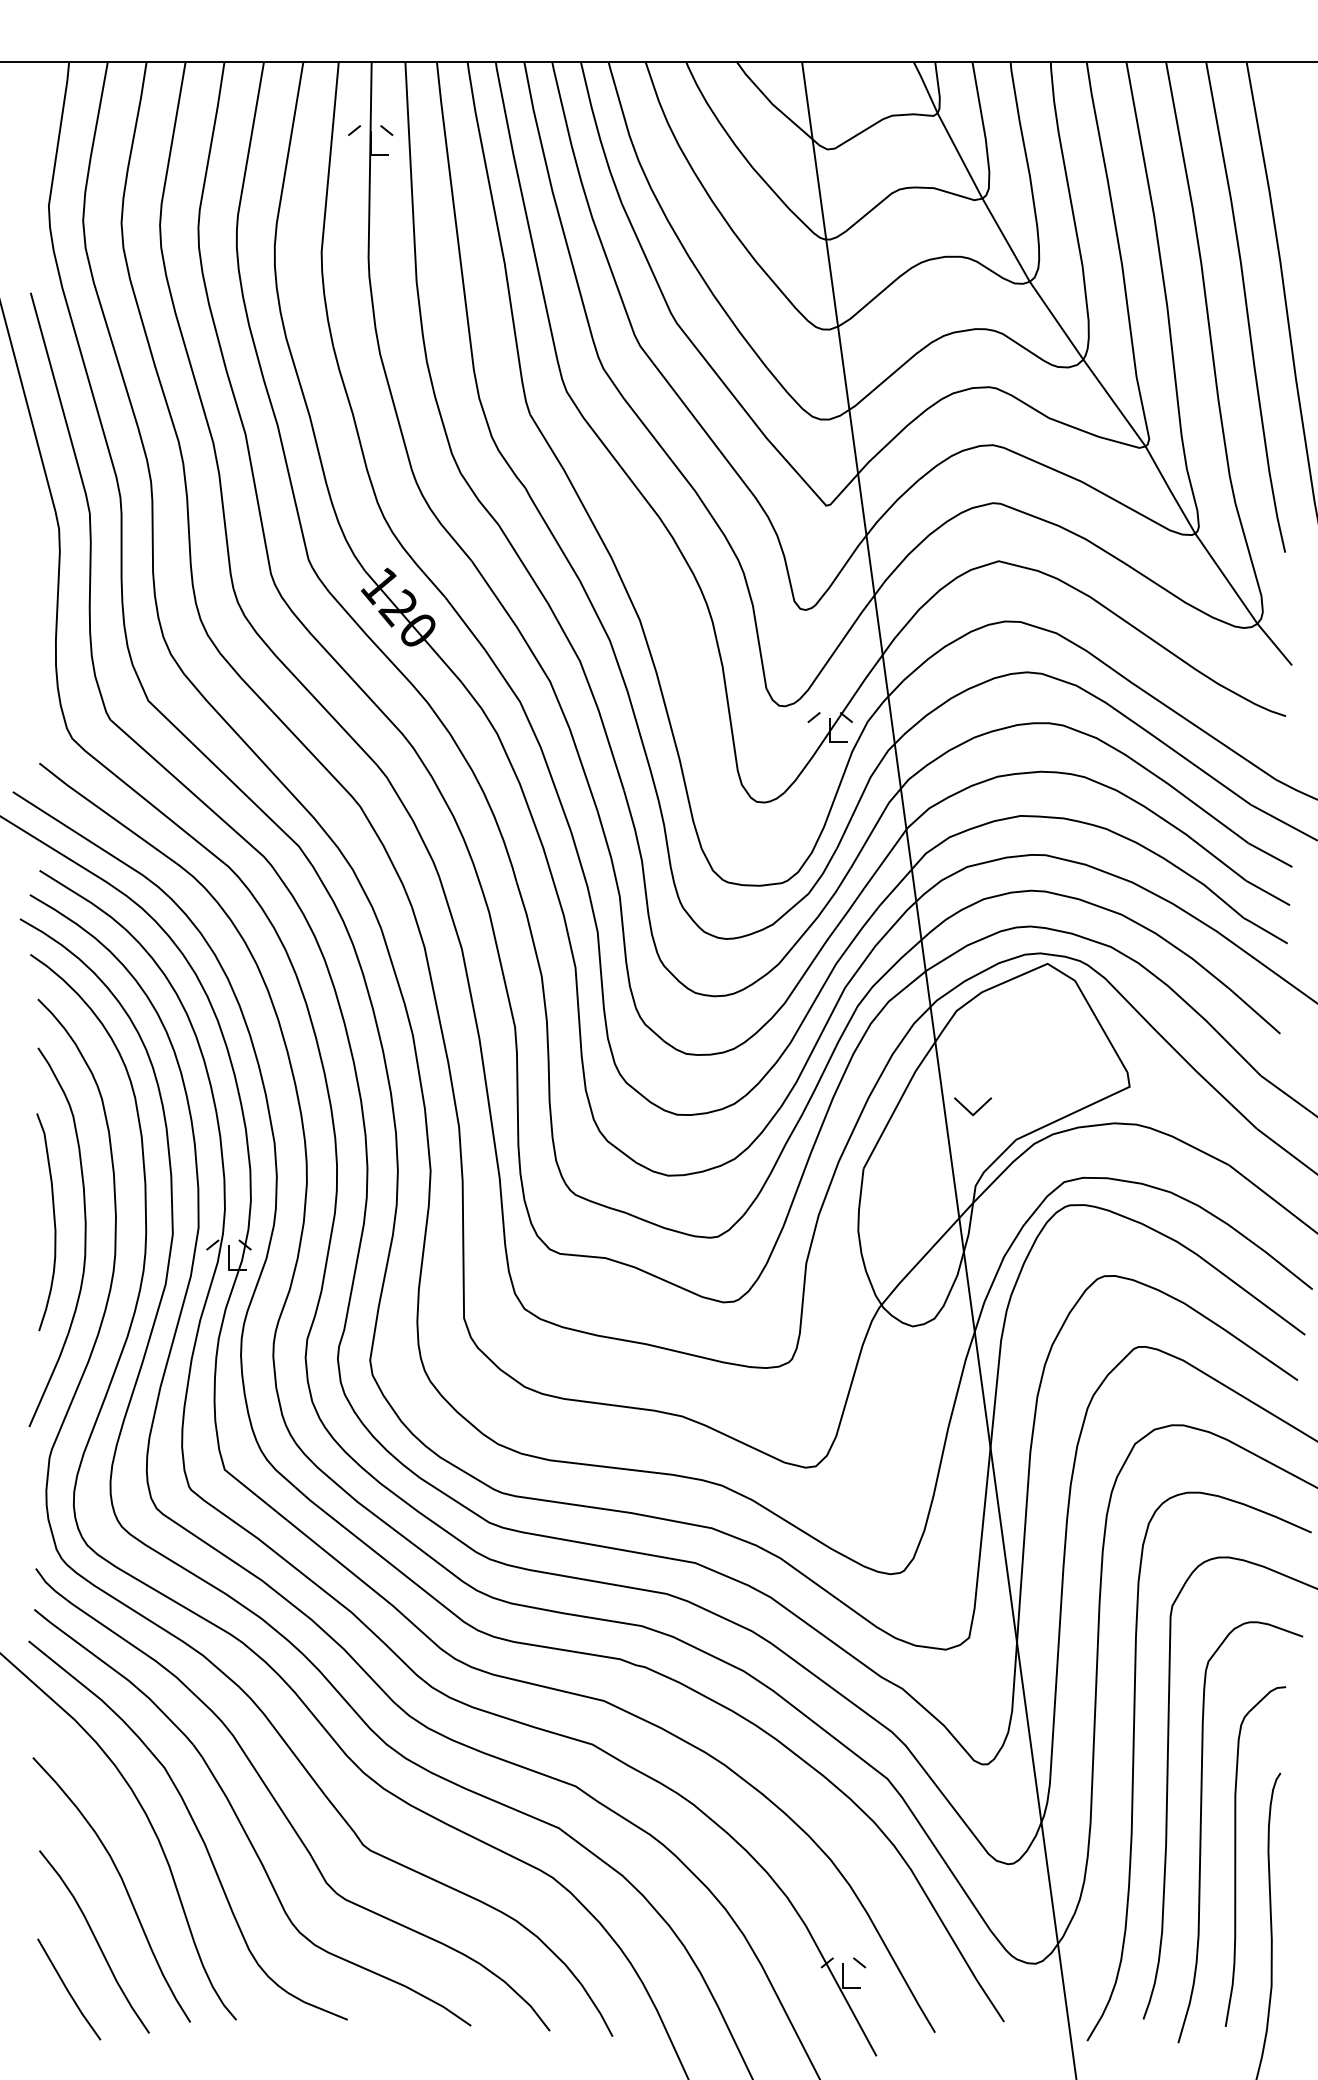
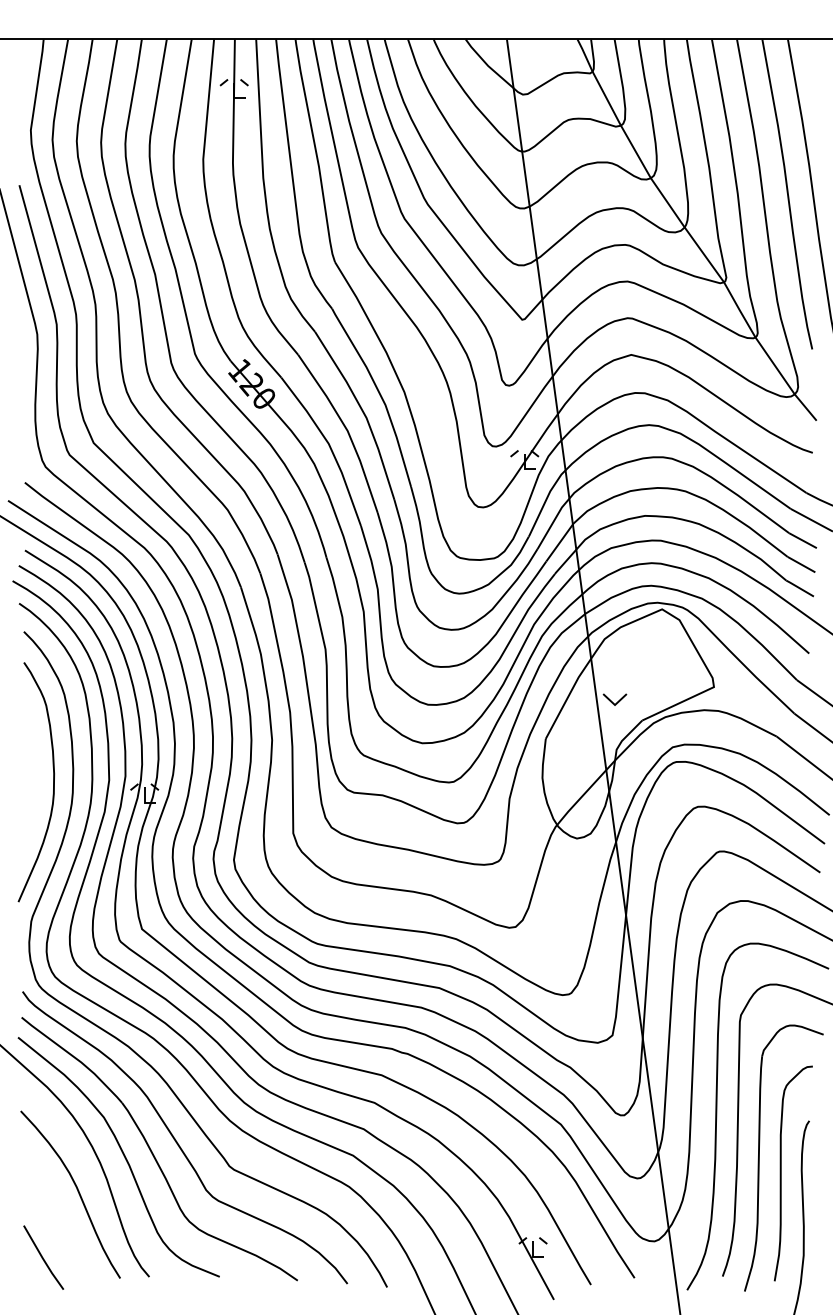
curve: (53, 1221) -> (33, 772), removed
curve: (94, 1940) -> (59, 1226), removed

